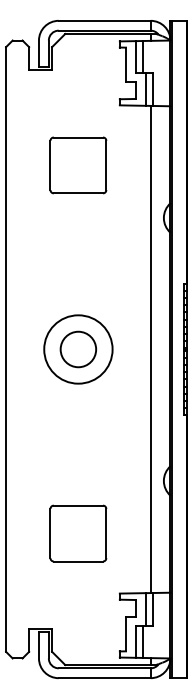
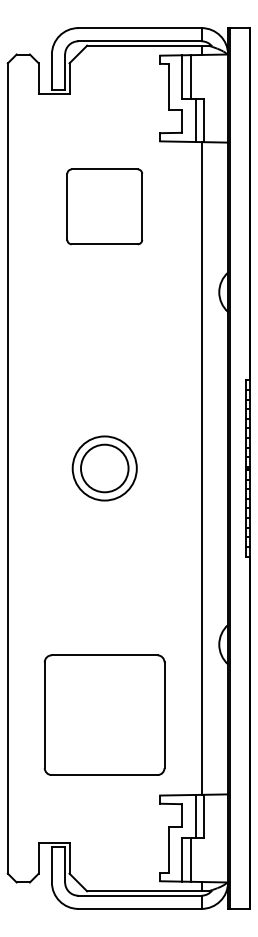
part: (78, 165) -> (104, 206), moved
circle: (78, 349) -> (104, 468), size x0.7
part: (78, 533) -> (104, 714), size x1.6

